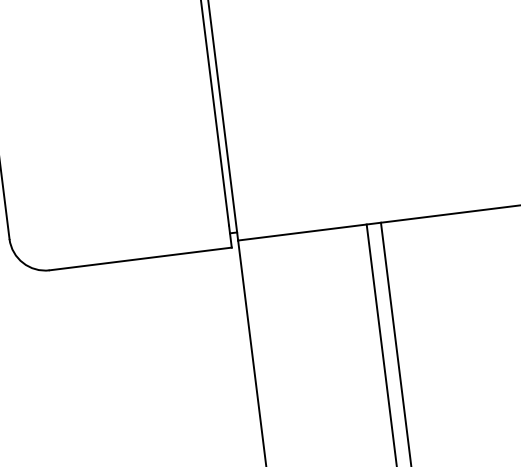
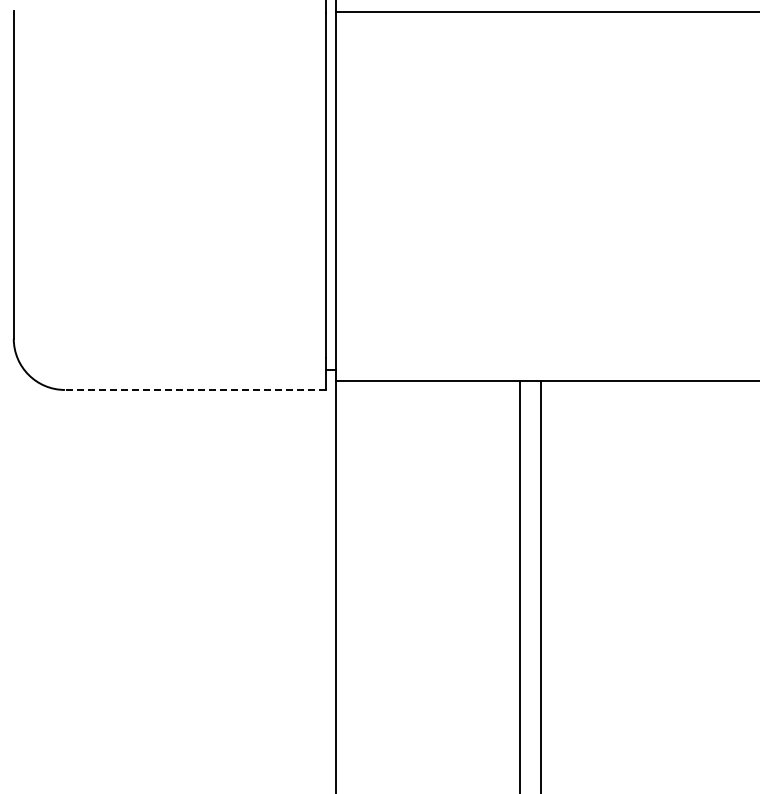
line: (140, 258) -> (194, 389), solid -> dashed

